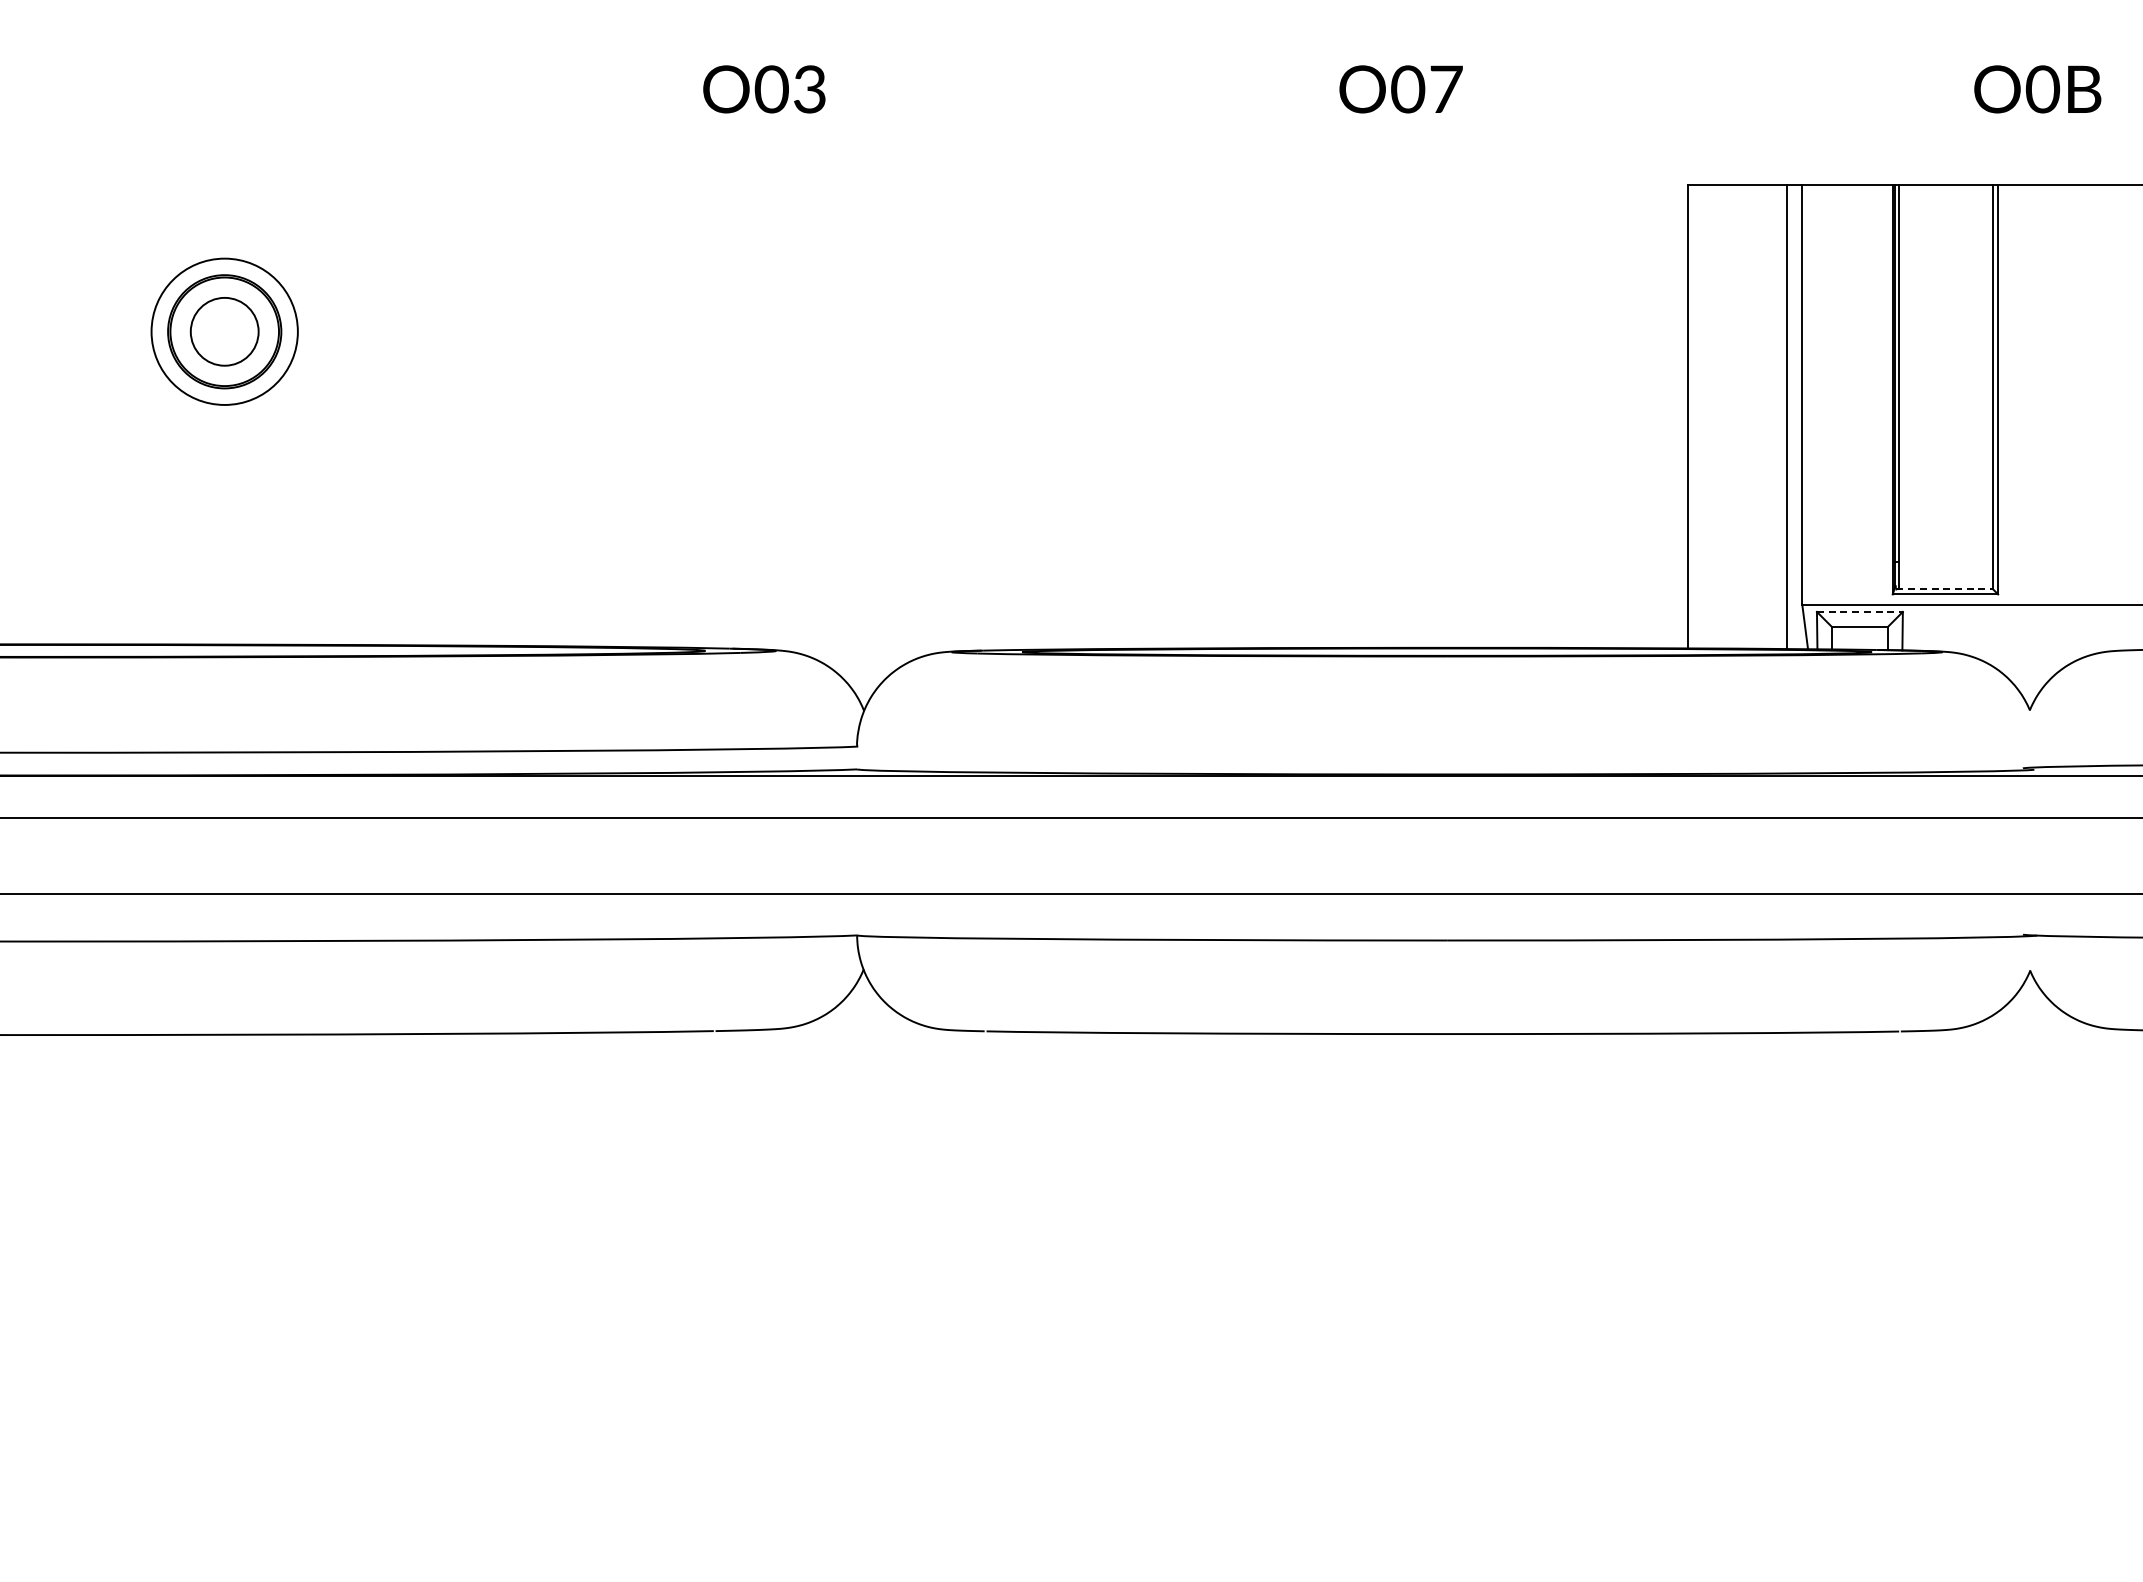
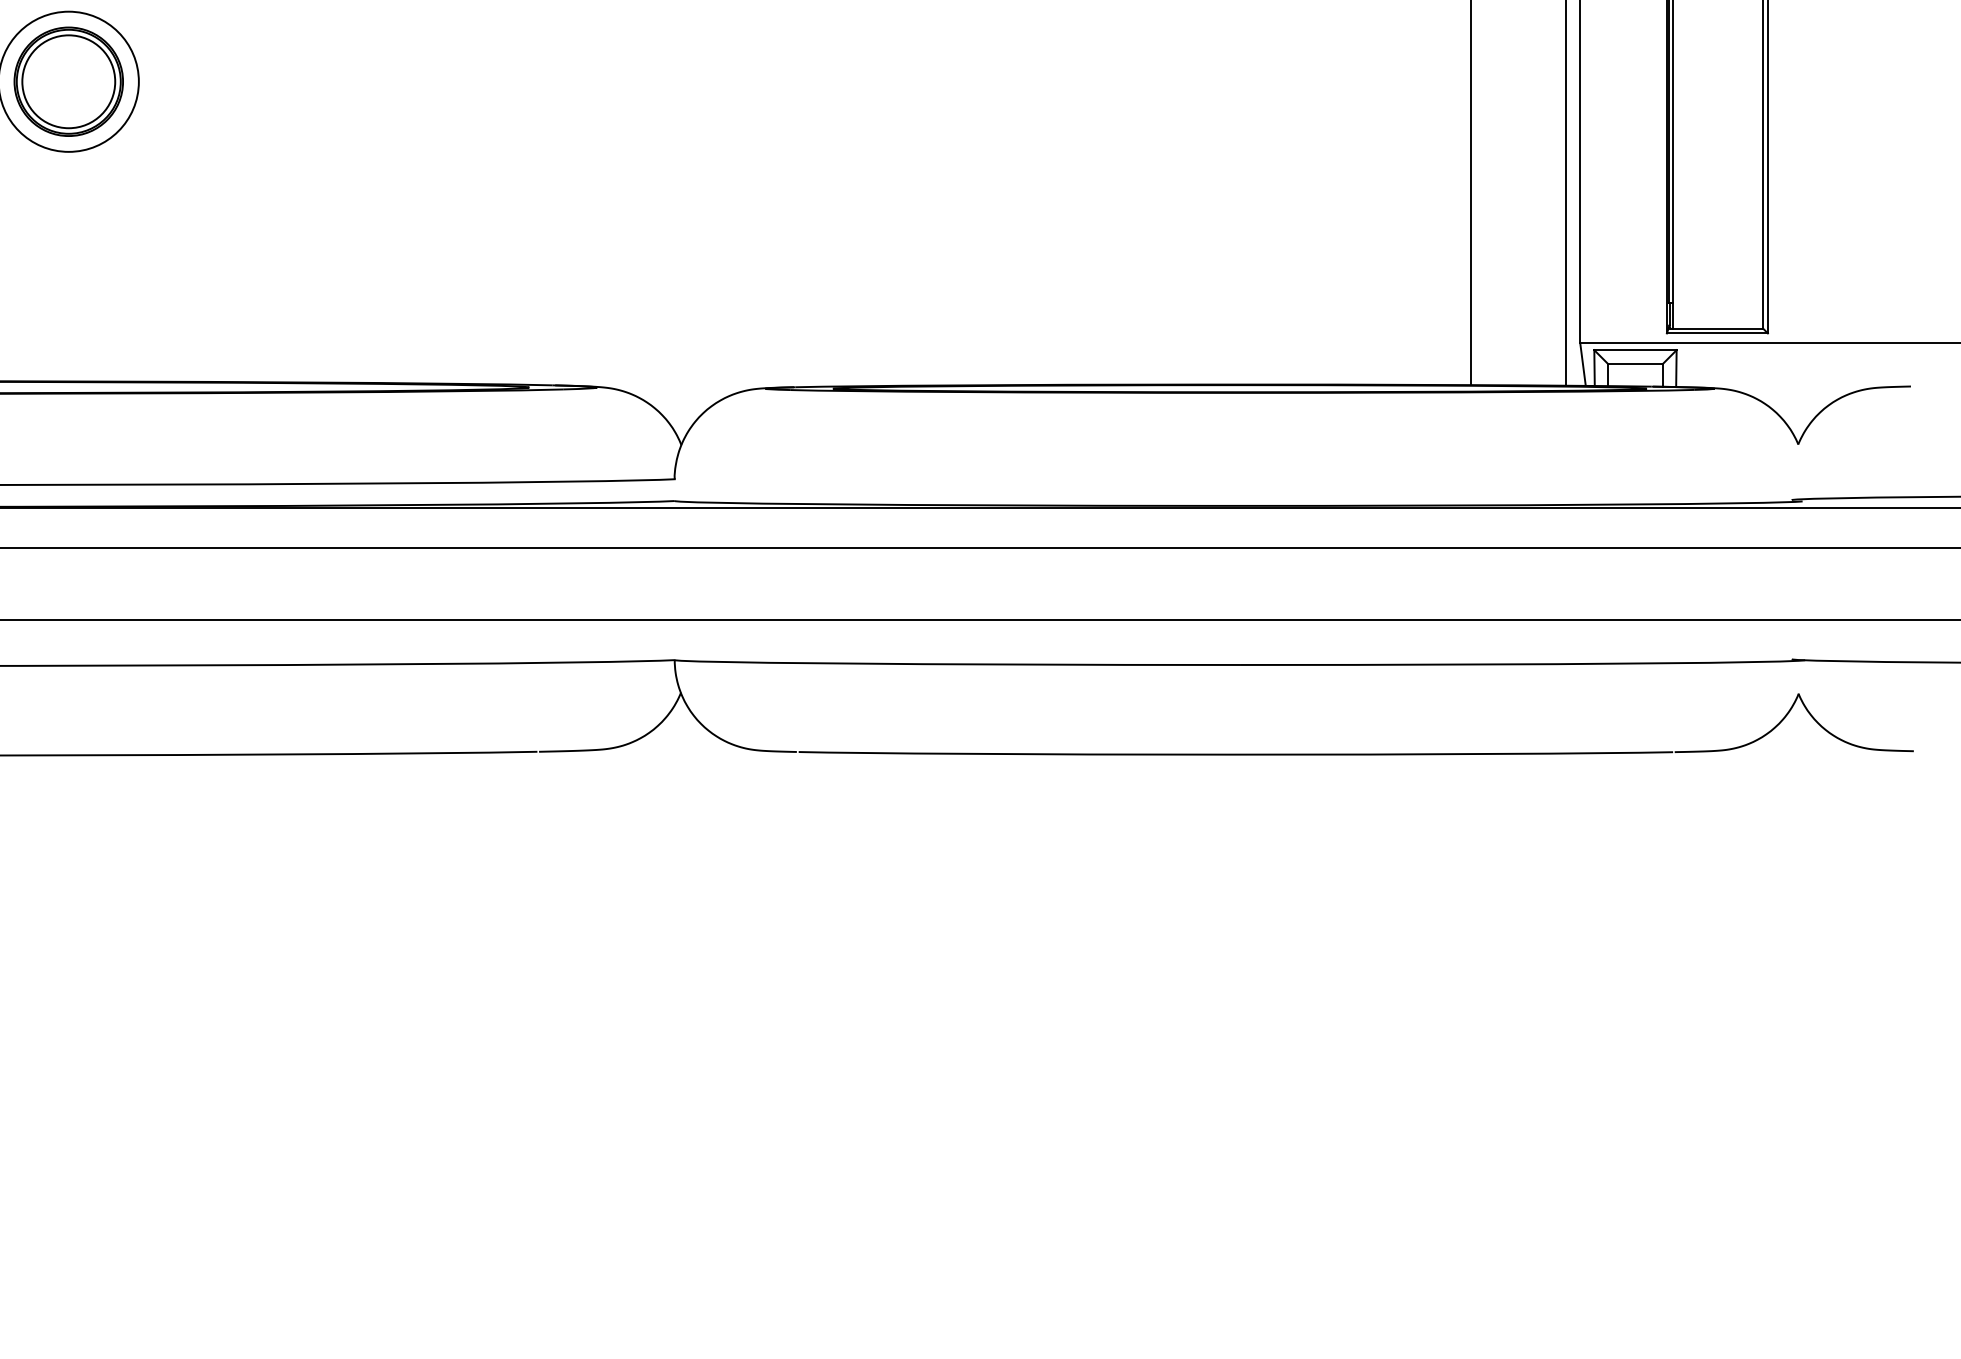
circle: (224, 331) -> (68, 81), size x1.43
line: (1945, 589) -> (1717, 328), dashed -> solid
line: (1859, 611) -> (1635, 349), dashed -> solid

